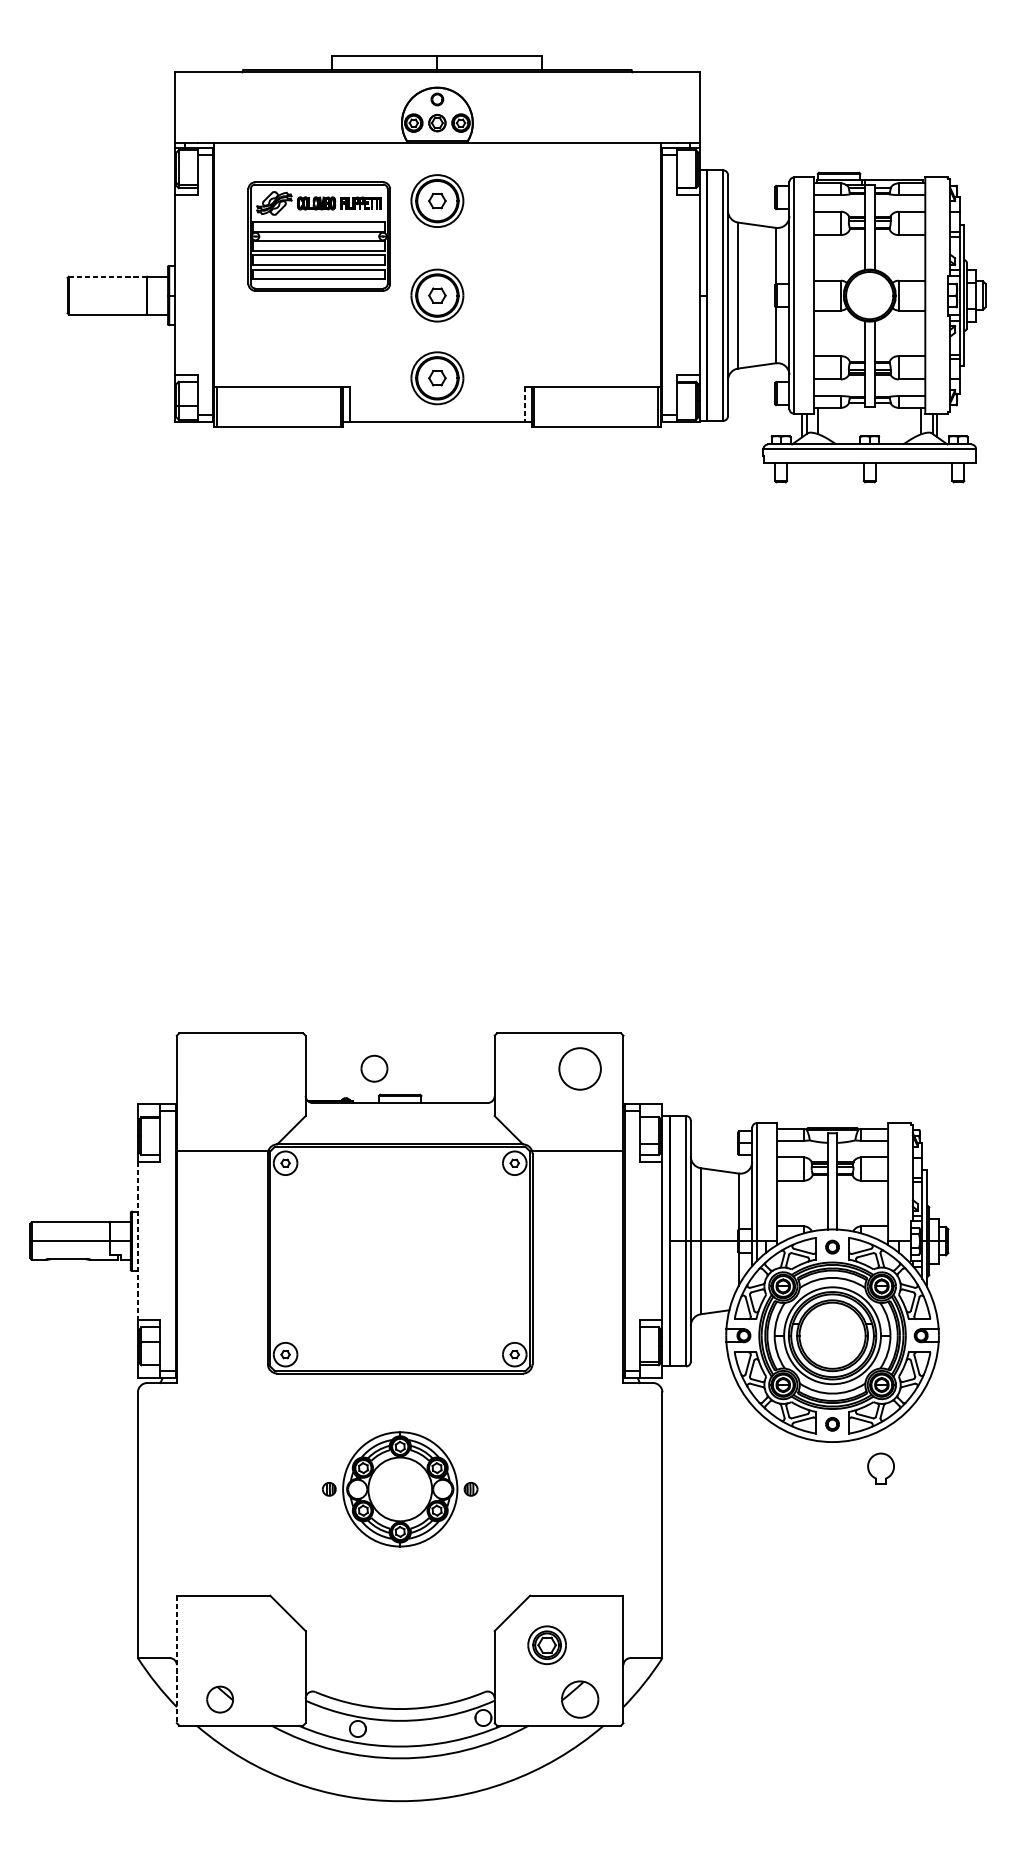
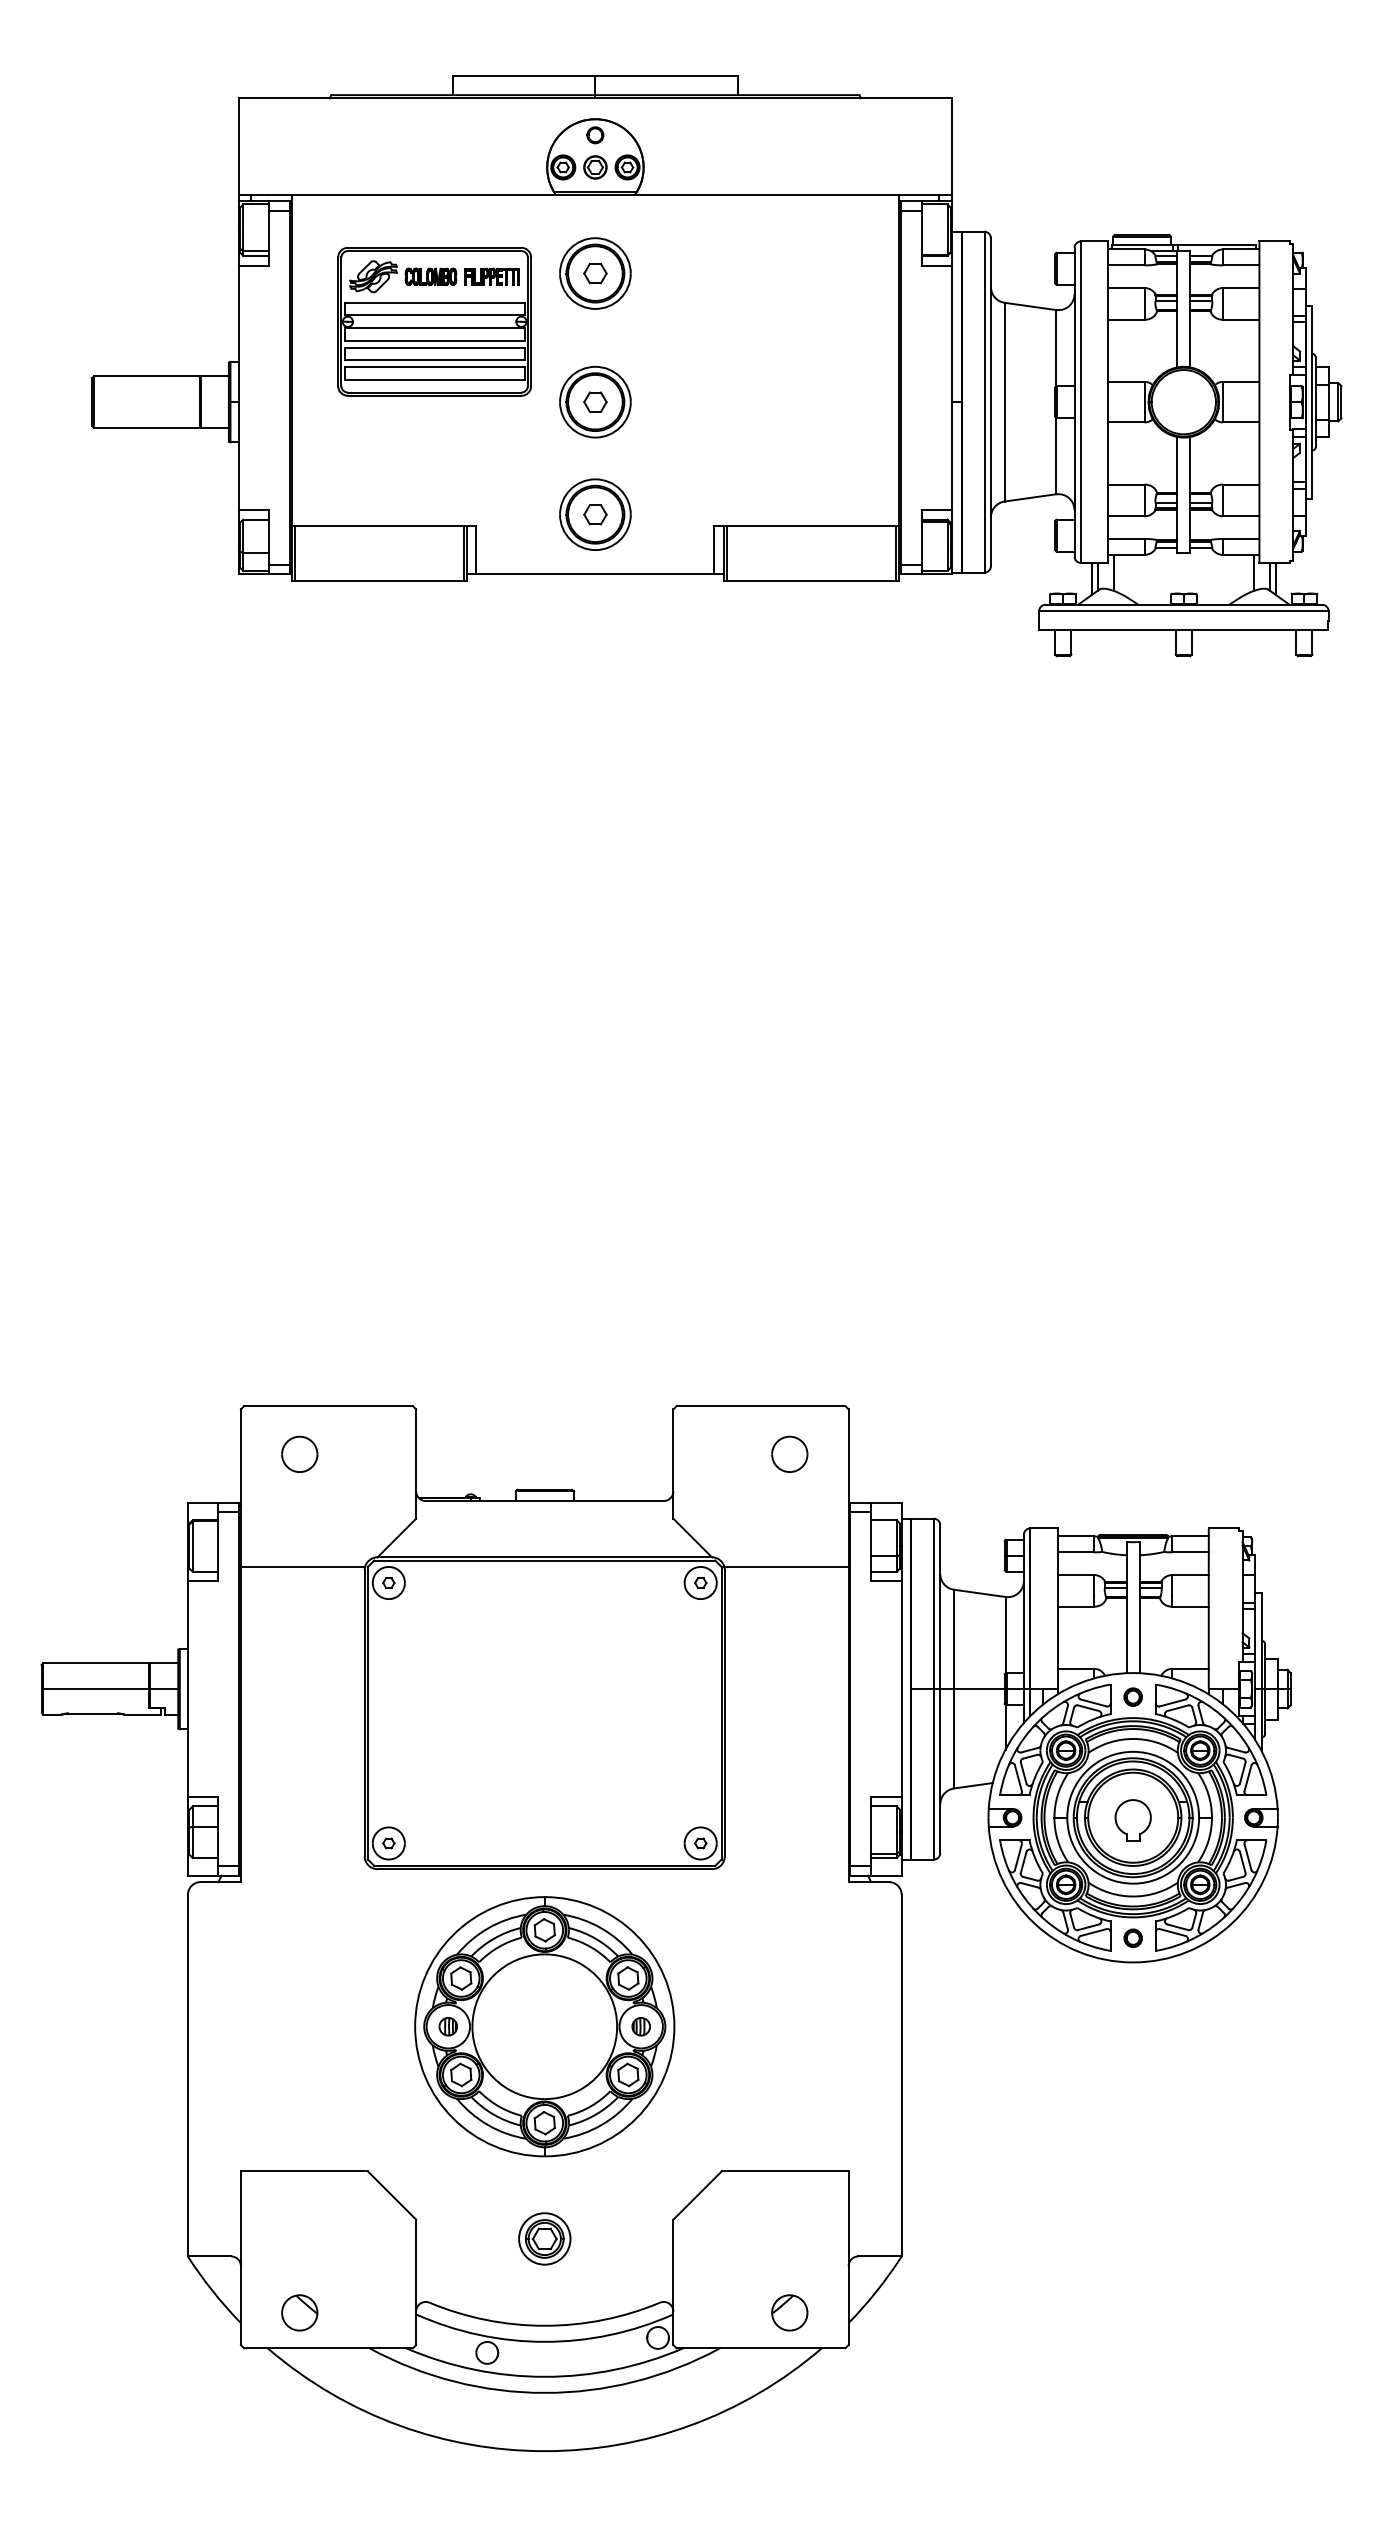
line: (108, 276) -> (147, 376), dashed -> solid
line: (524, 404) -> (714, 550), dashed -> solid
part: (374, 1068) -> (299, 1453), moved
part: (580, 1068) -> (789, 1453), size x0.62
line: (137, 1241) -> (187, 1689), dashed -> solid
part: (880, 1468) -> (1132, 1820), moved
part: (399, 1489) -> (544, 2026), size x1.67
part: (546, 1644) -> (544, 2238), moved
line: (176, 1659) -> (240, 2258), dashed -> solid
part: (580, 1699) -> (789, 2312), size x0.71

